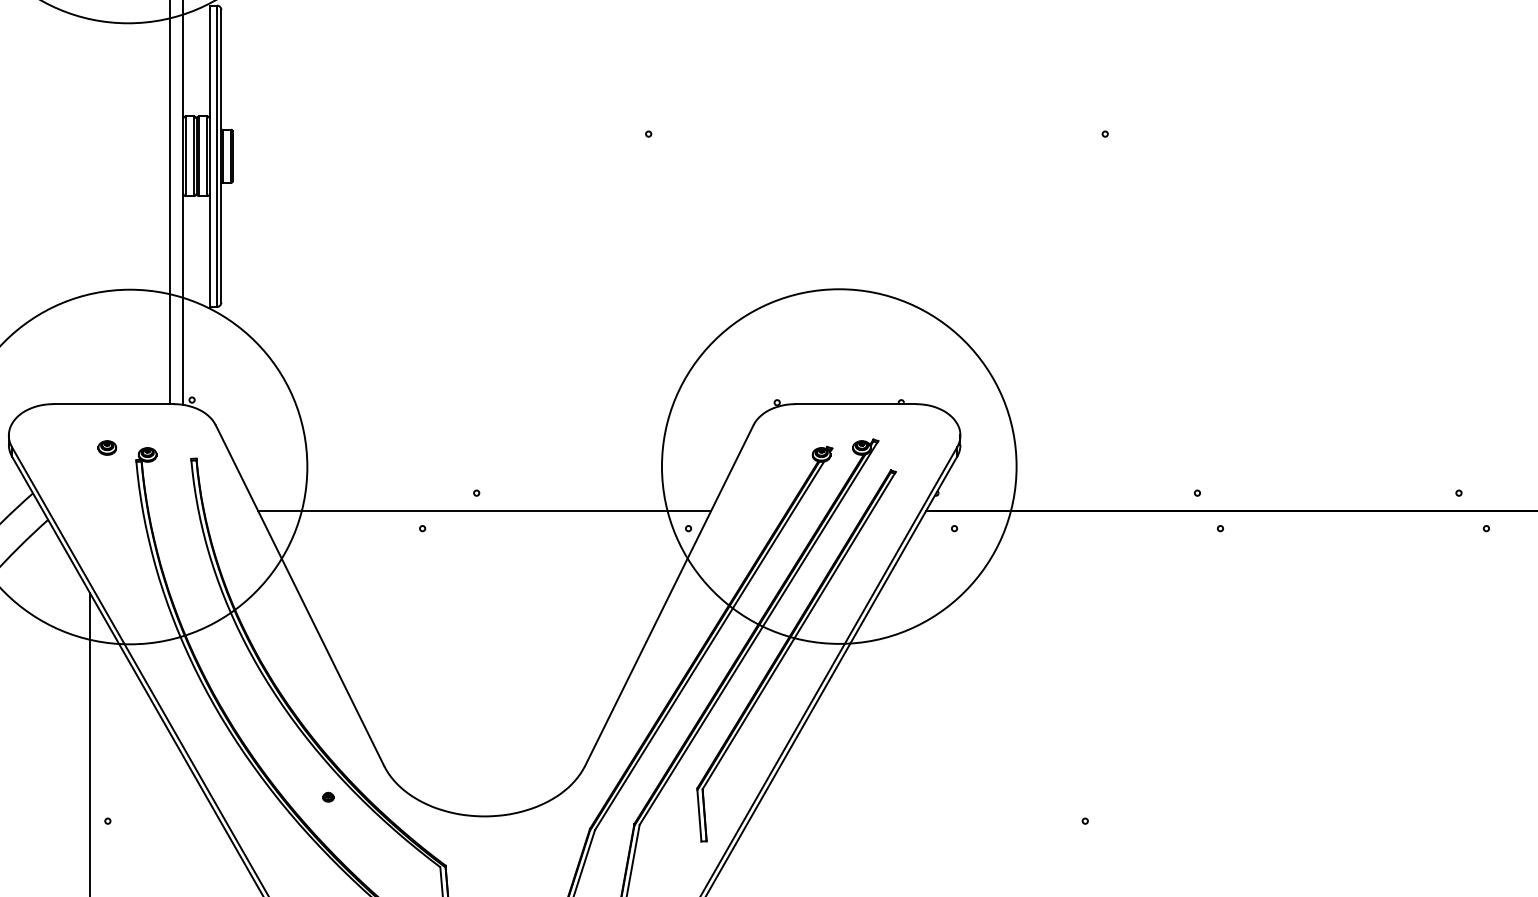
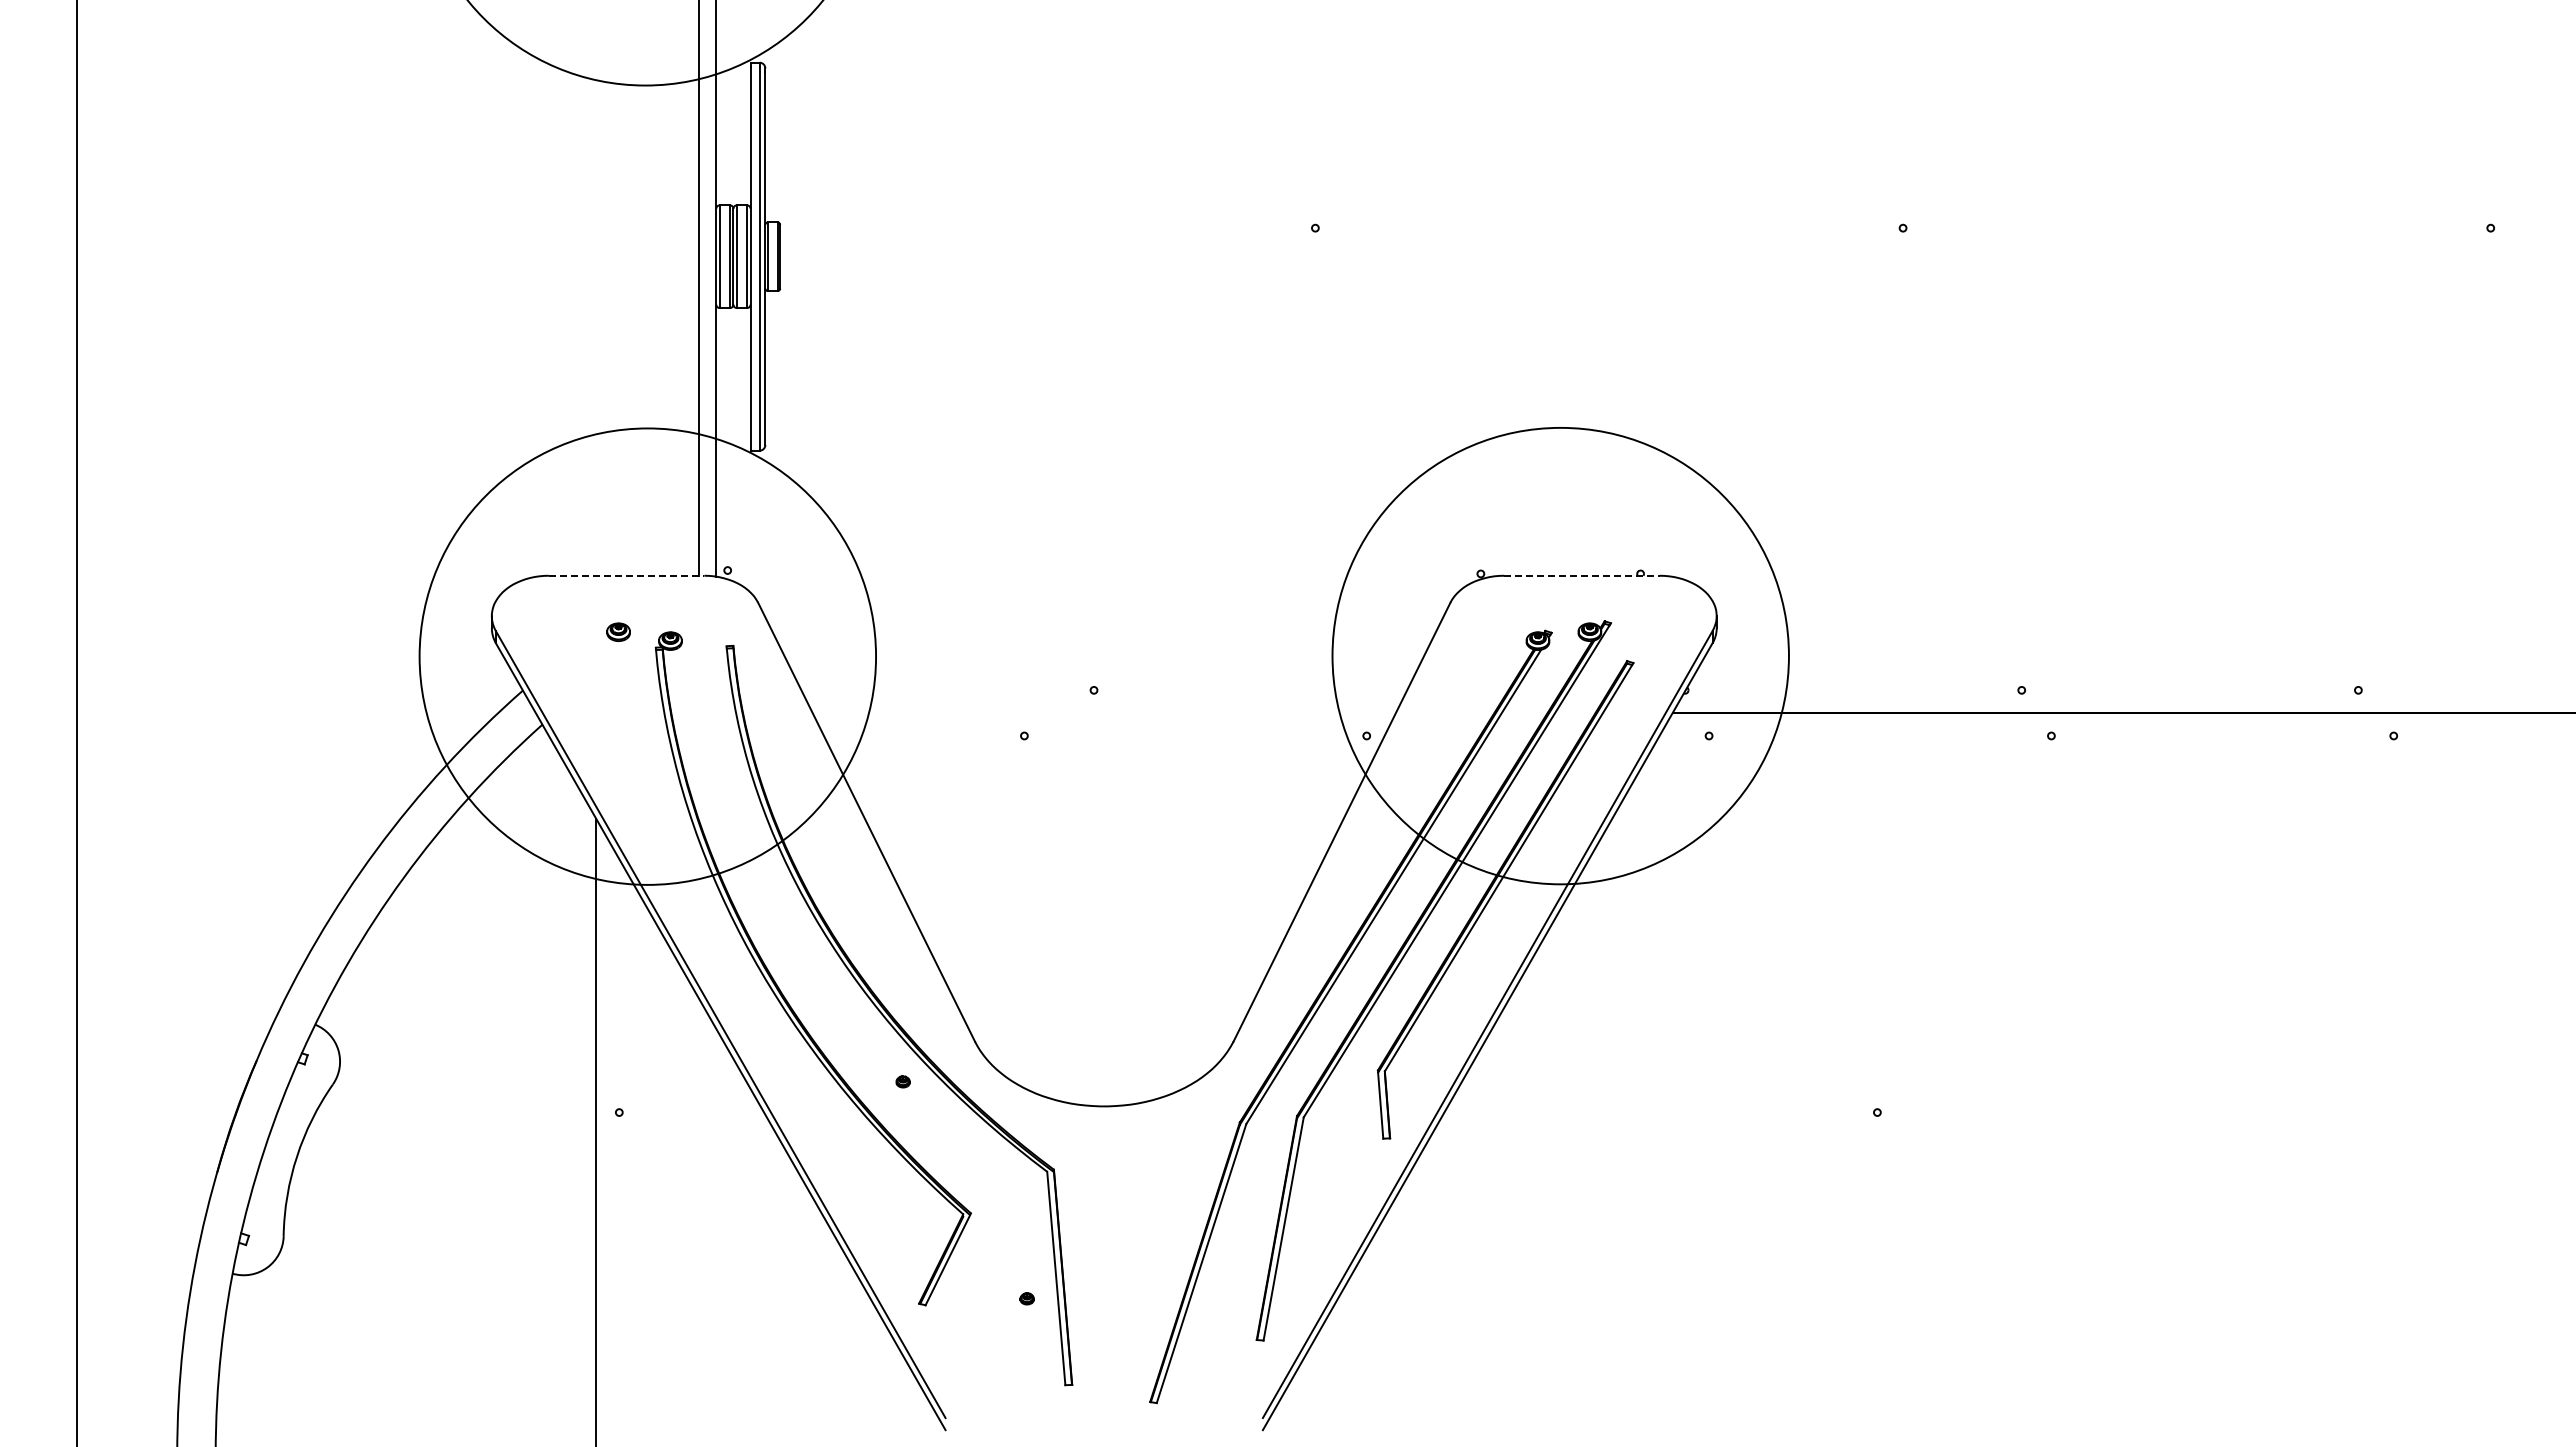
line: (113, 403) -> (626, 575), solid -> dashed
line: (855, 403) -> (1581, 575), solid -> dashed
line: (484, 511) -> (1103, 713), removed

